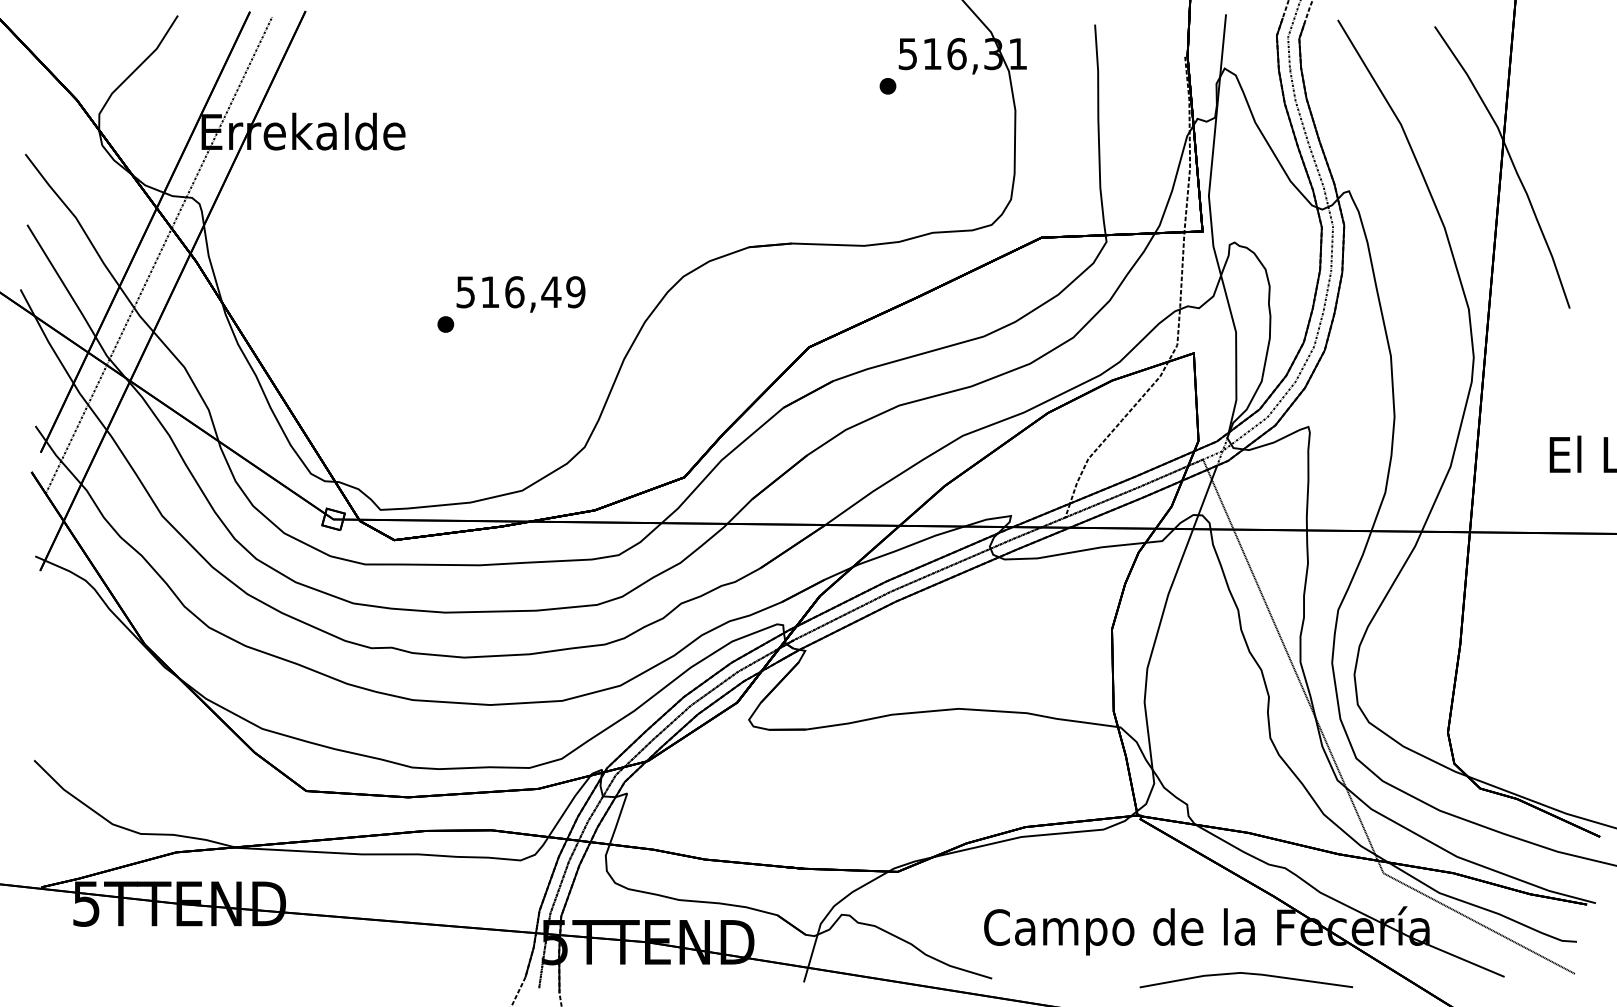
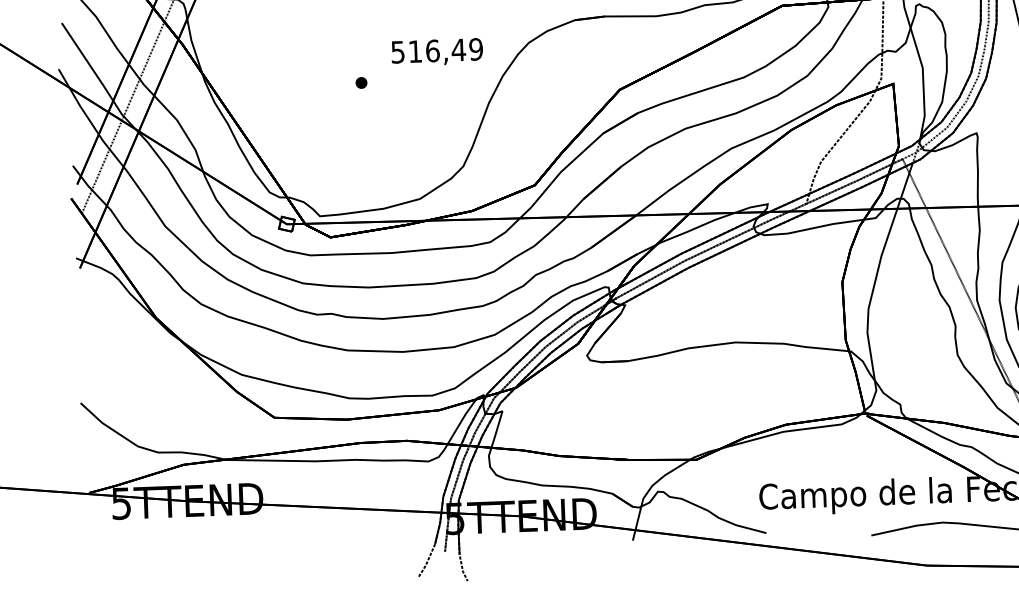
text: (520, 294) -> (436, 52), moved

